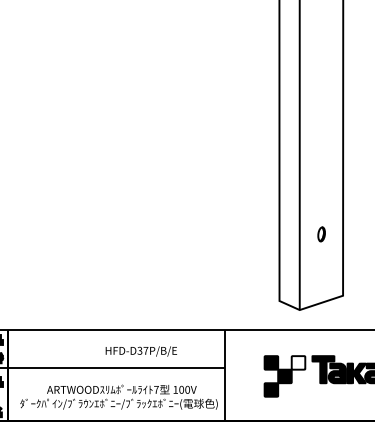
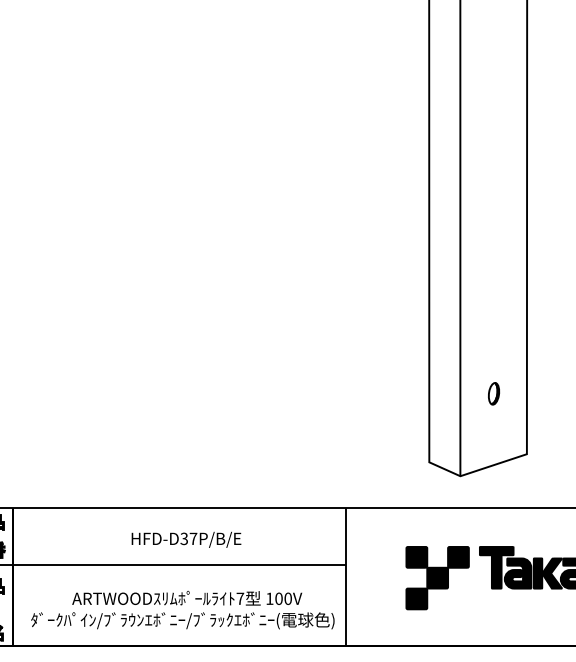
part: (321, 234) -> (493, 393), moved
text: (140, 351) -> (185, 539), moved
fill: (298, 362) -> (458, 556), added

